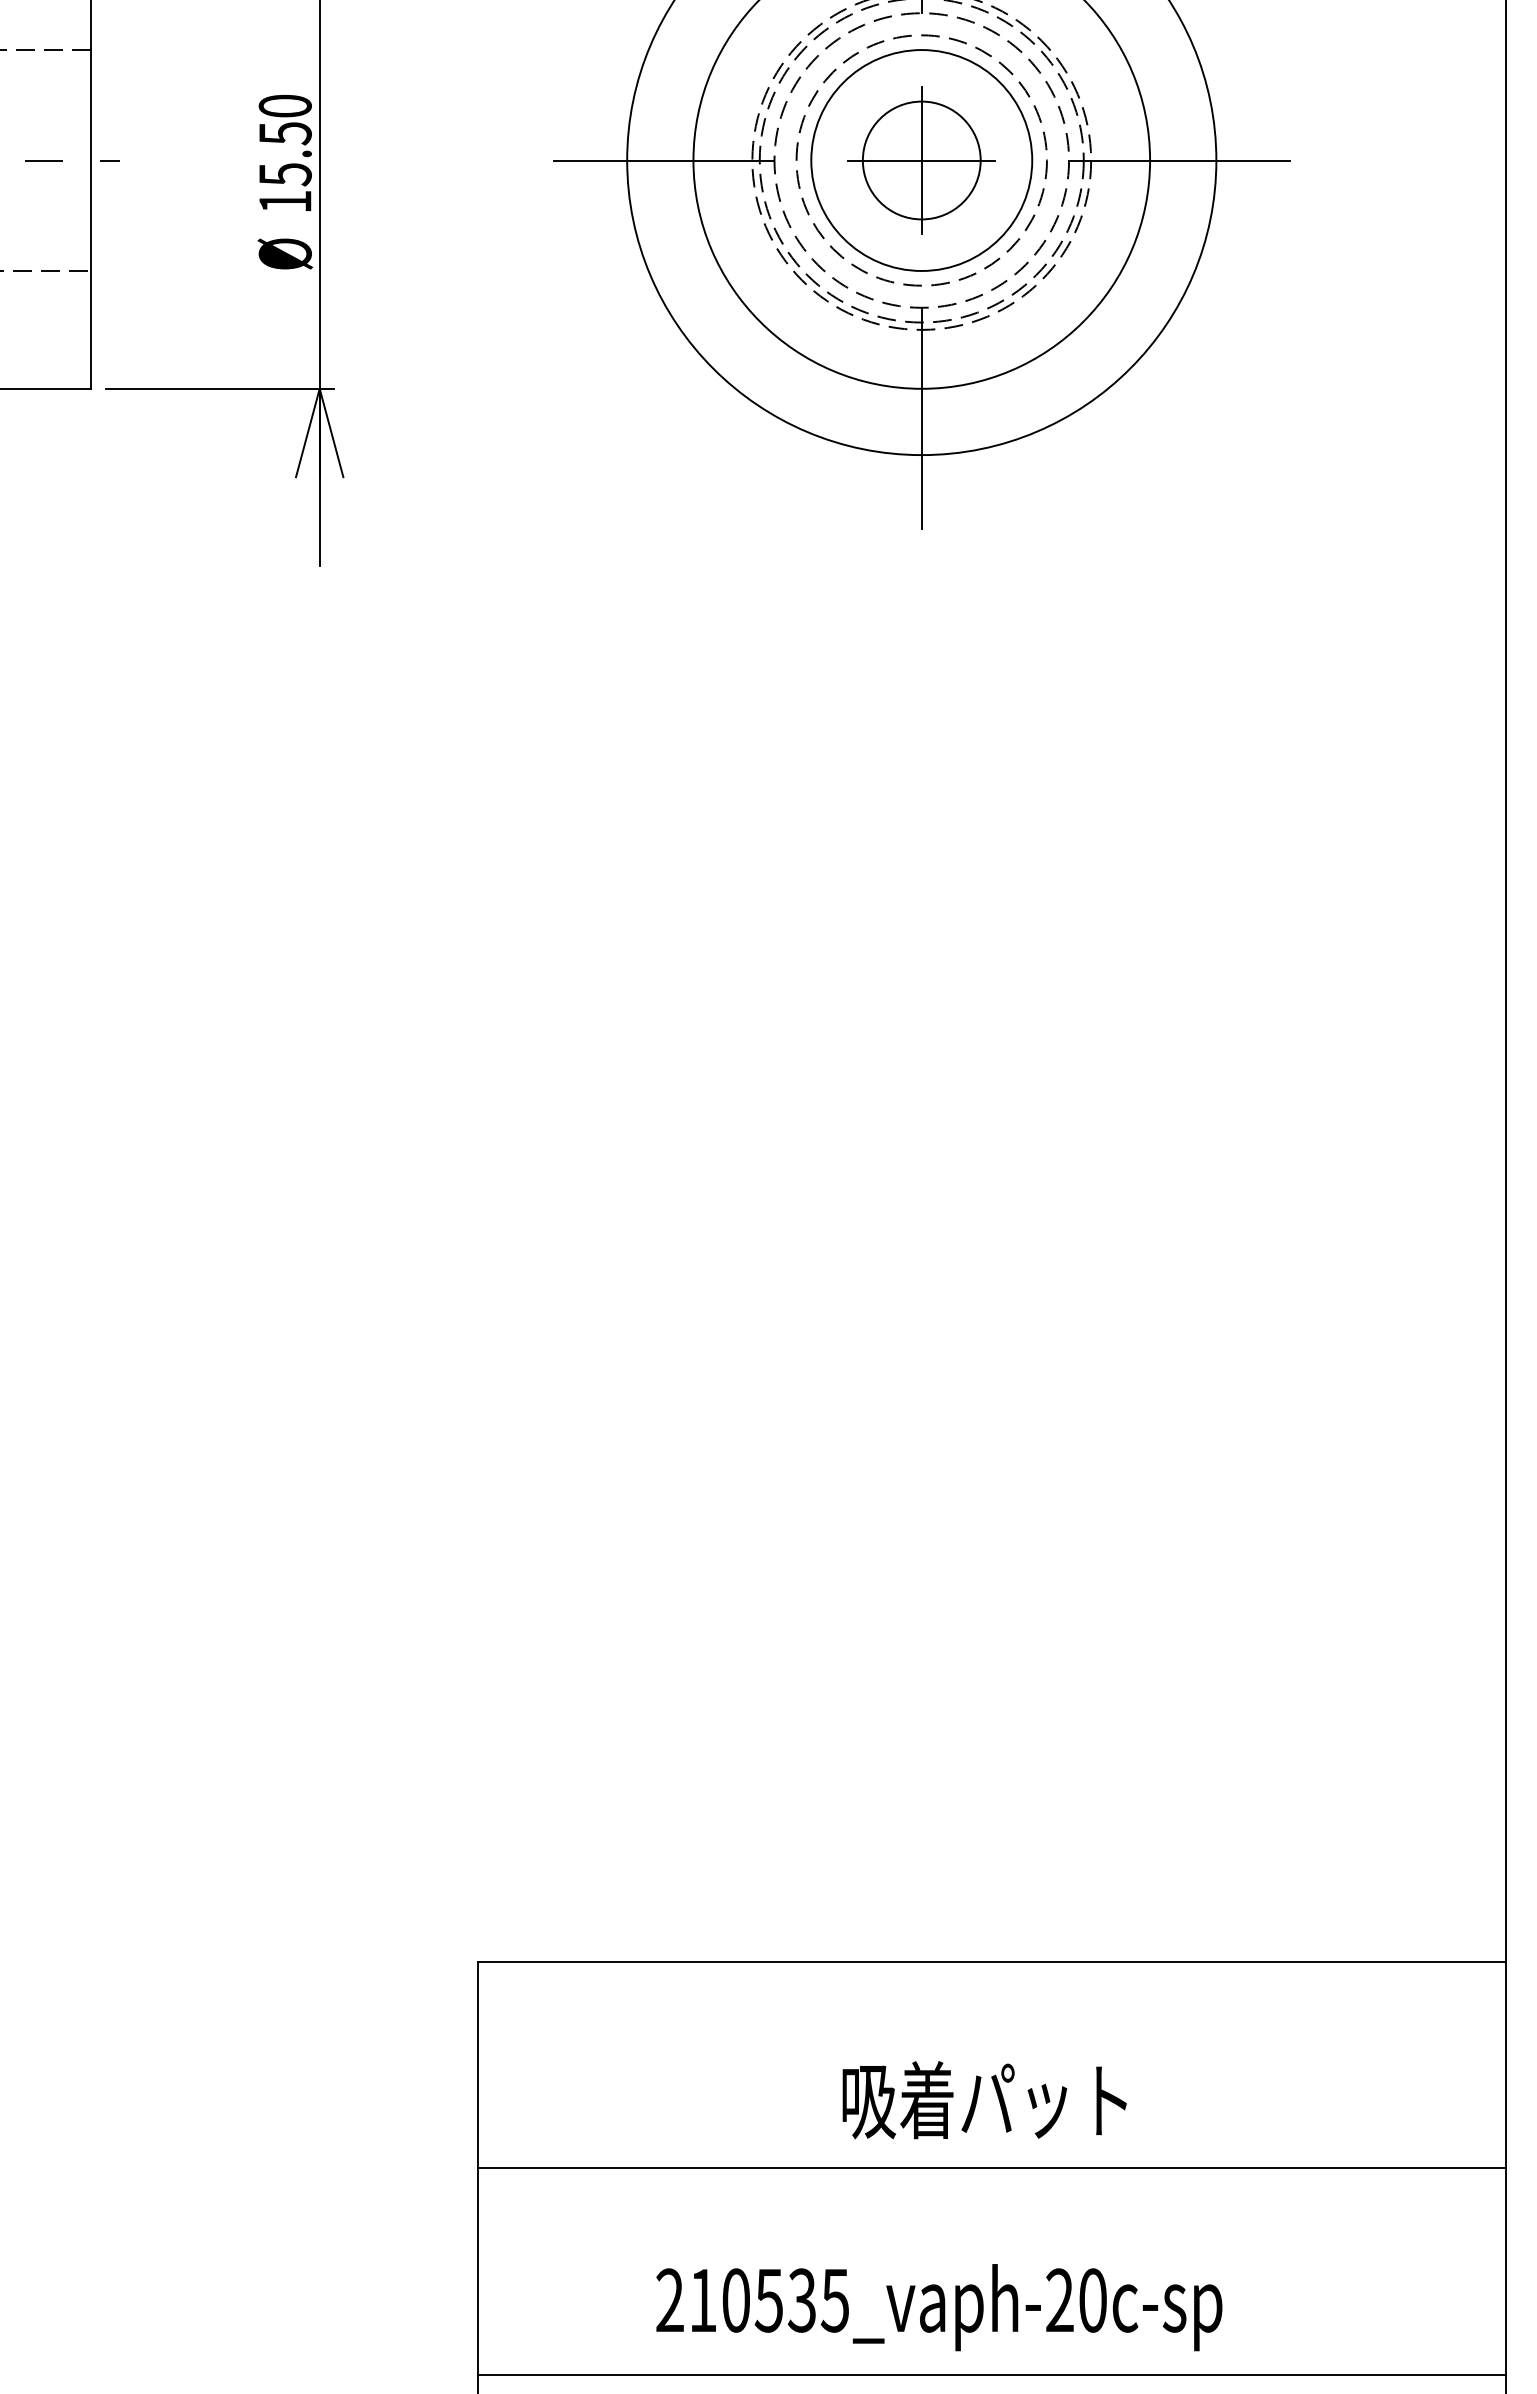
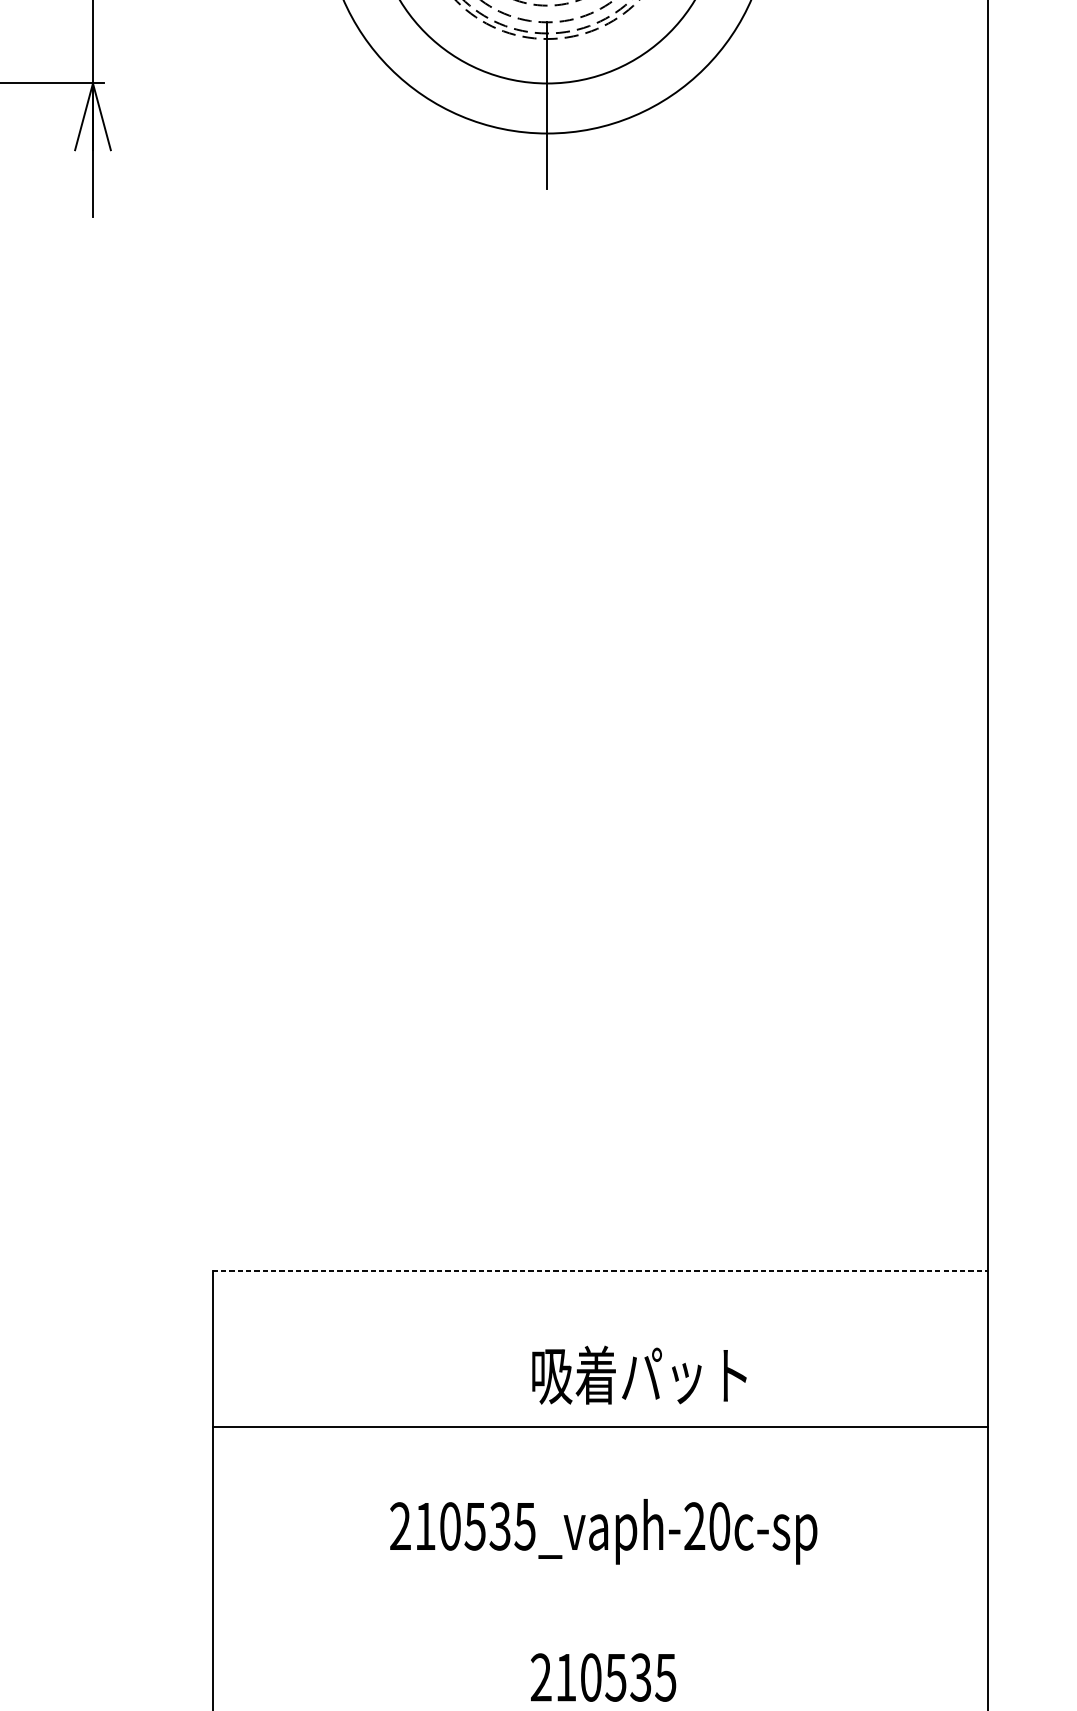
line: (992, 1962) -> (600, 1271), solid -> dashed
text: (984, 2100) -> (639, 1375), moved
text: (939, 2307) -> (603, 1531), moved
line: (991, 2374) -> (600, 1582), removed

